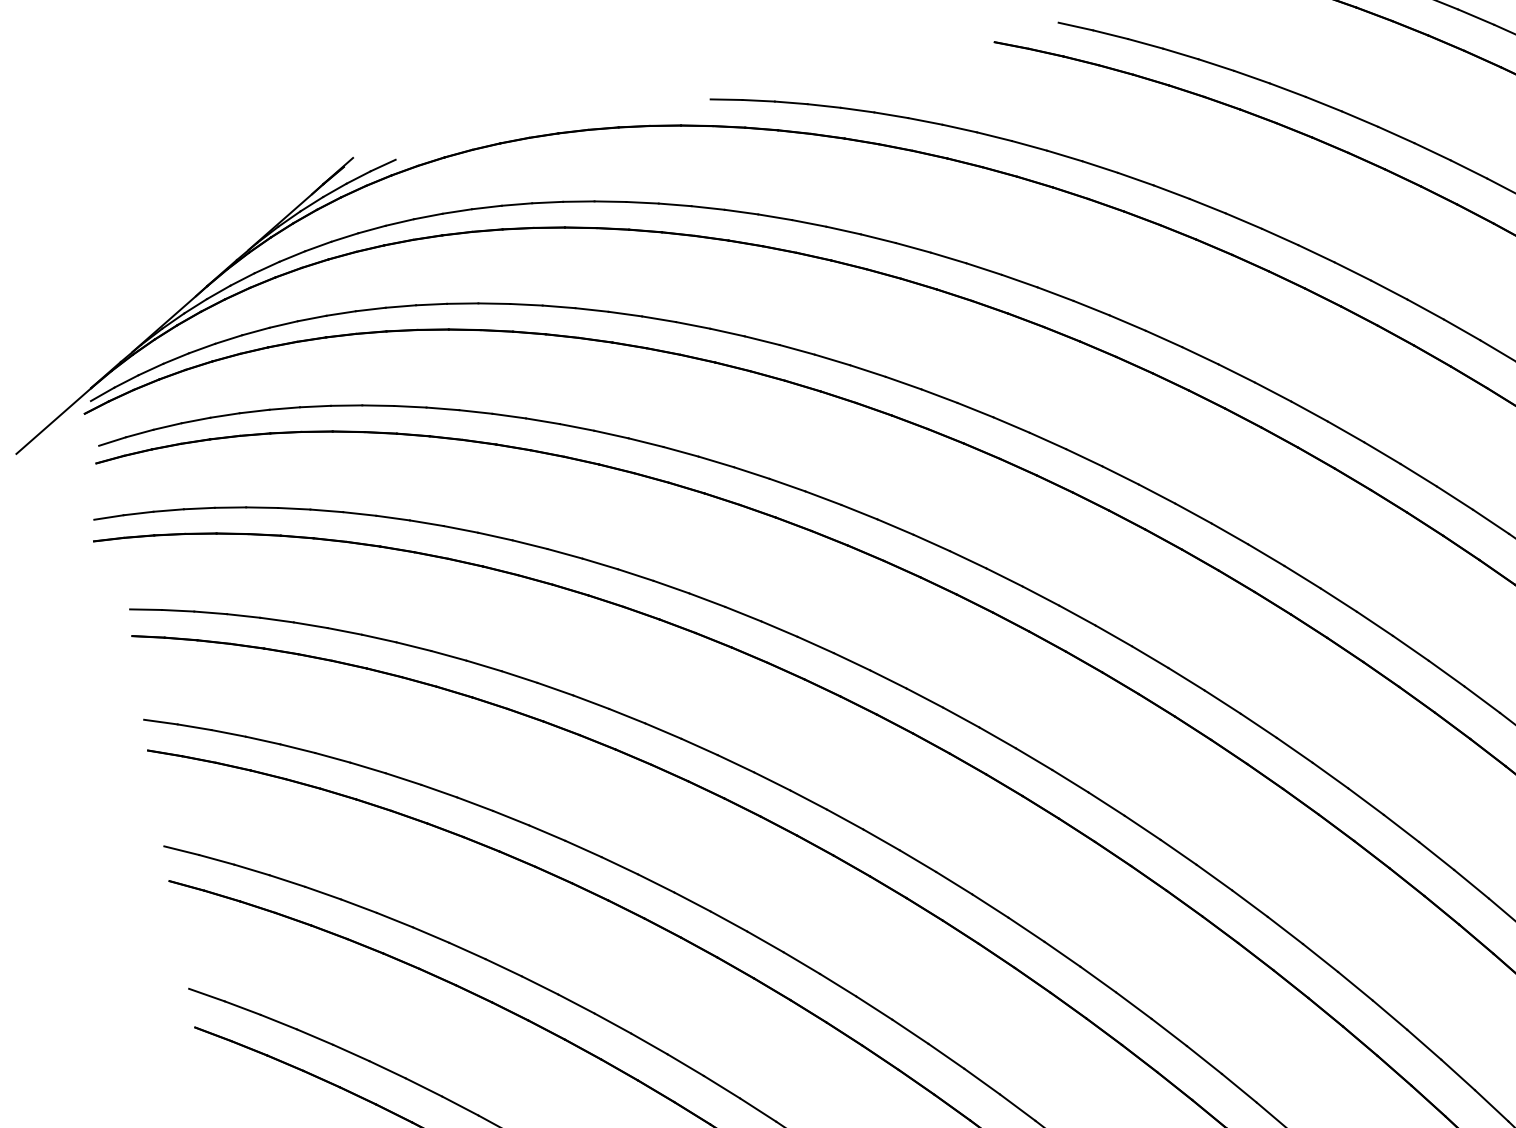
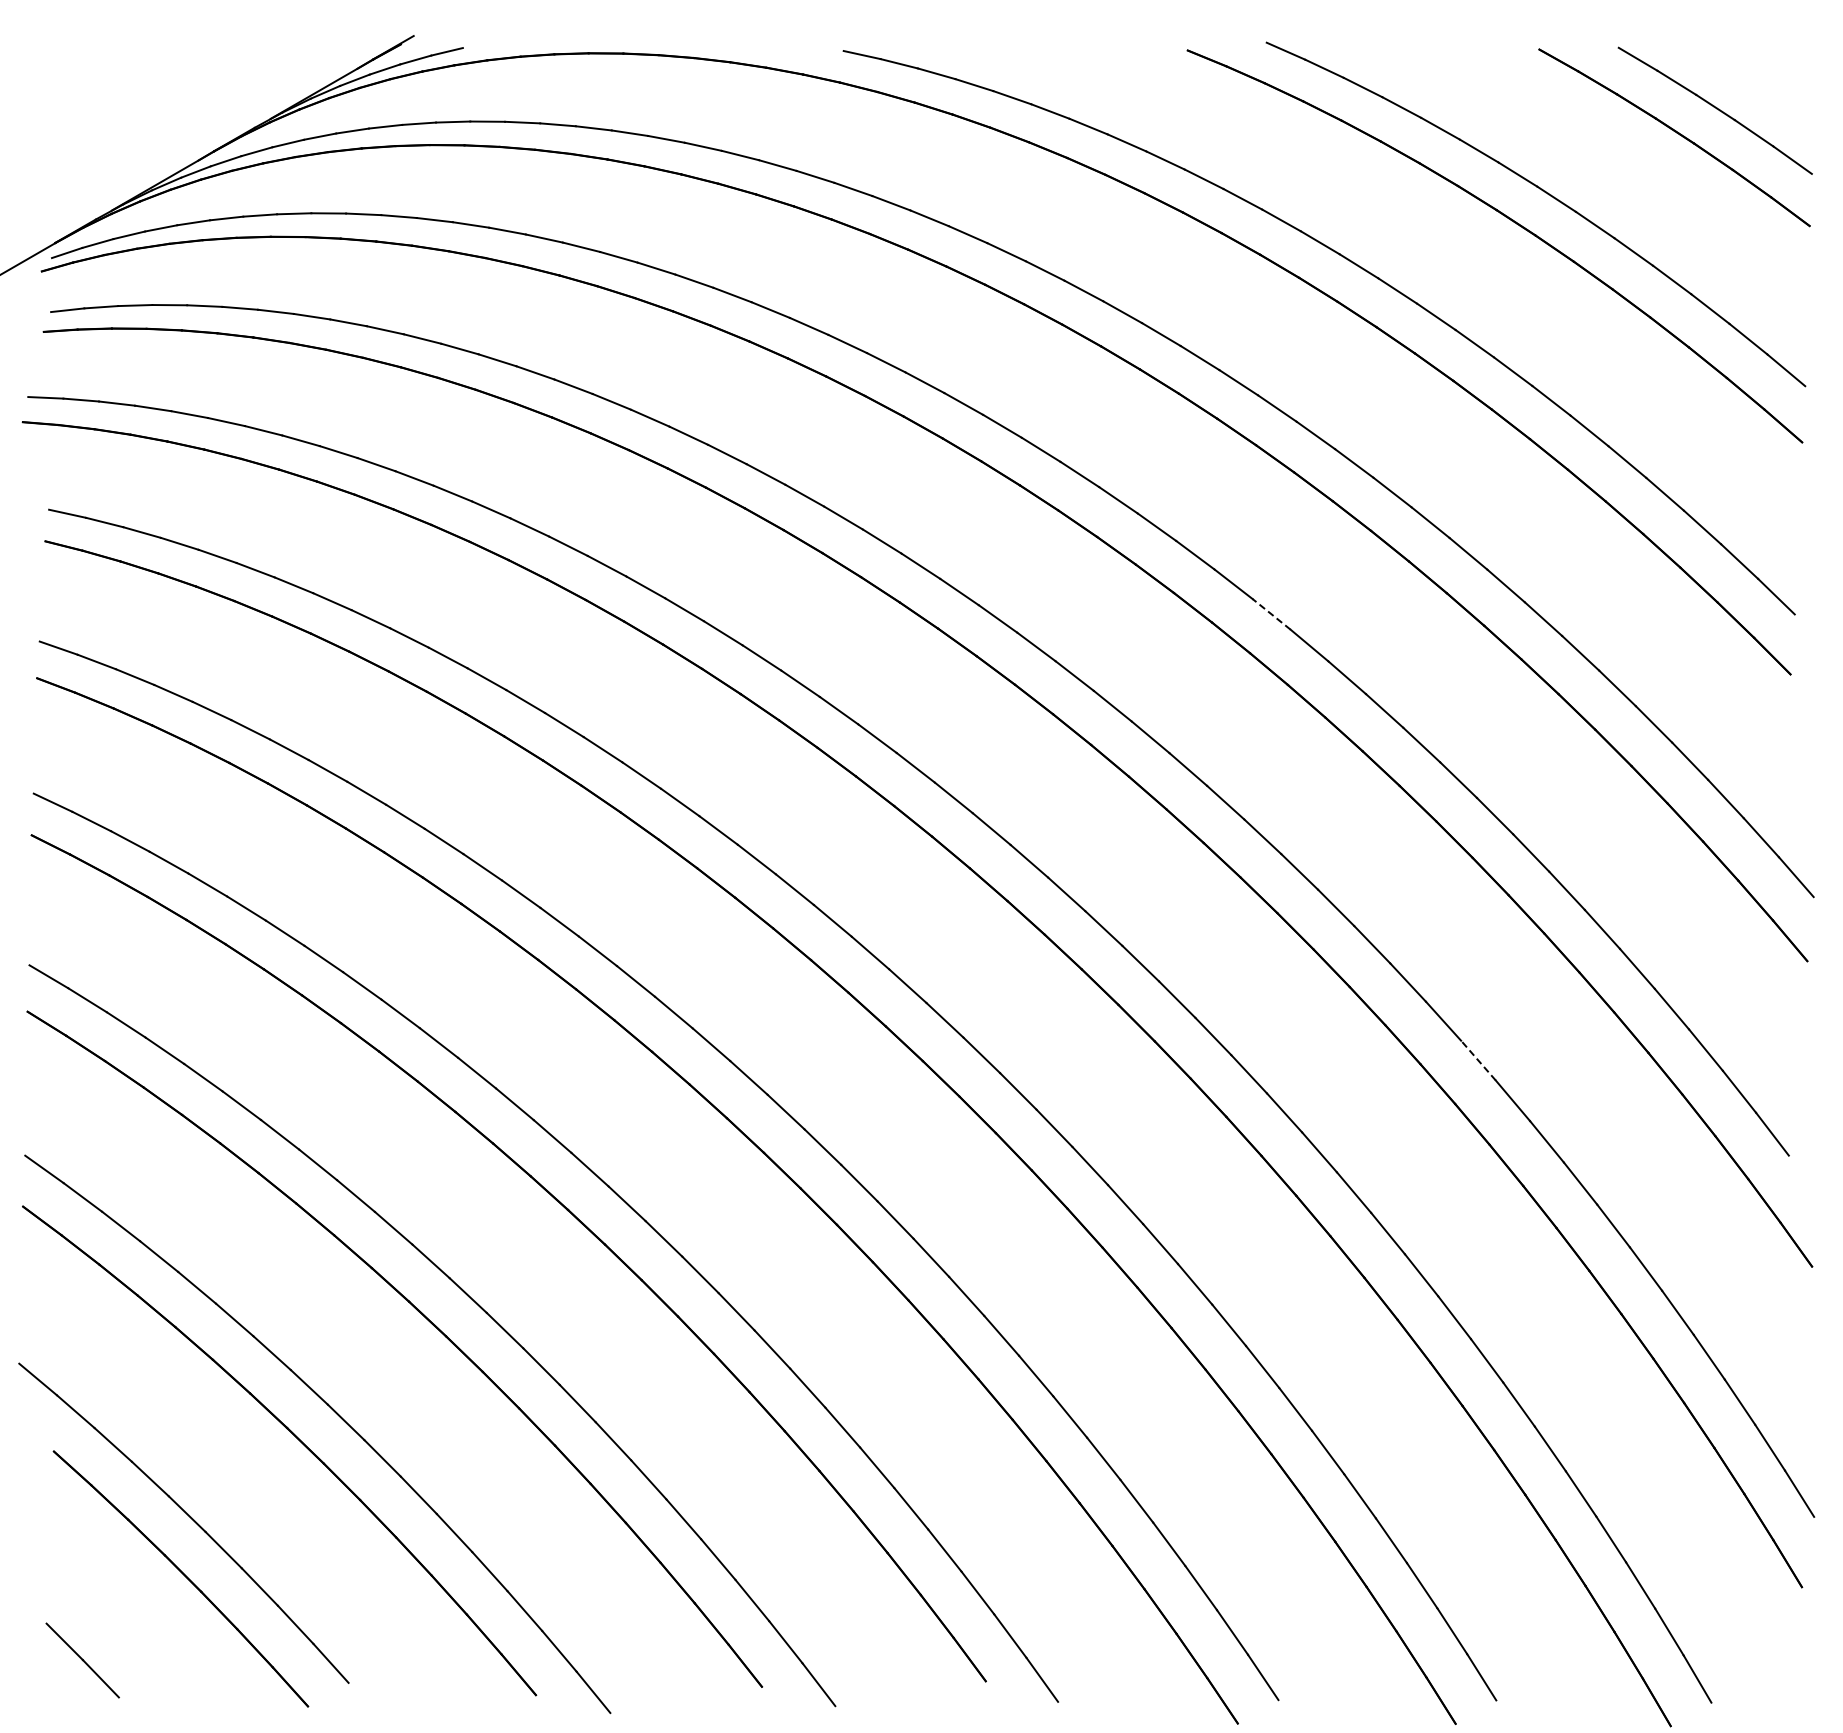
line: (1156, 494) -> (1271, 614), solid -> dashed
line: (1401, 828) -> (1478, 1060), solid -> dashed

